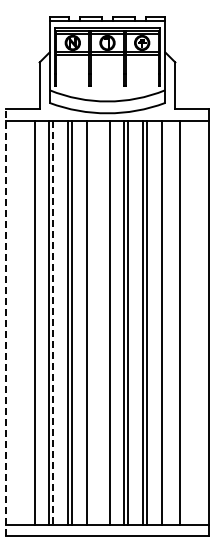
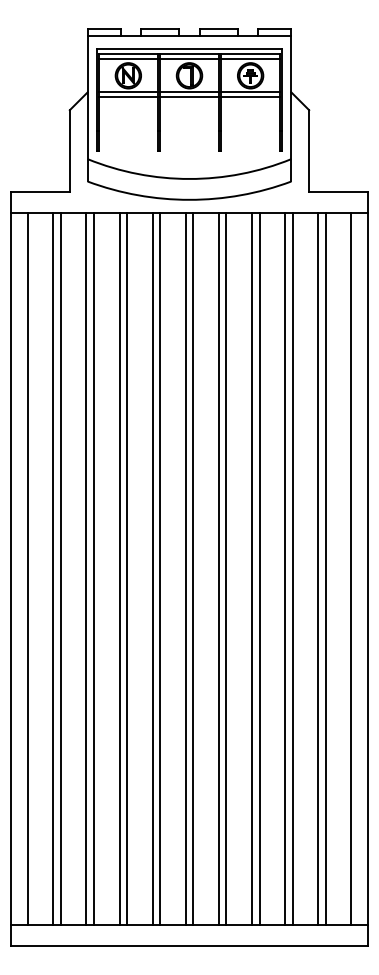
line: (6, 322) -> (11, 568), dashed -> solid
line: (15, 322) -> (27, 568), added
line: (30, 322) -> (53, 568), added
line: (90, 322) -> (159, 568), added
line: (105, 322) -> (185, 568), added
line: (165, 322) -> (291, 568), added
line: (184, 322) -> (325, 568), added
line: (199, 322) -> (351, 568), added
line: (53, 323) -> (94, 570), dashed -> solid

